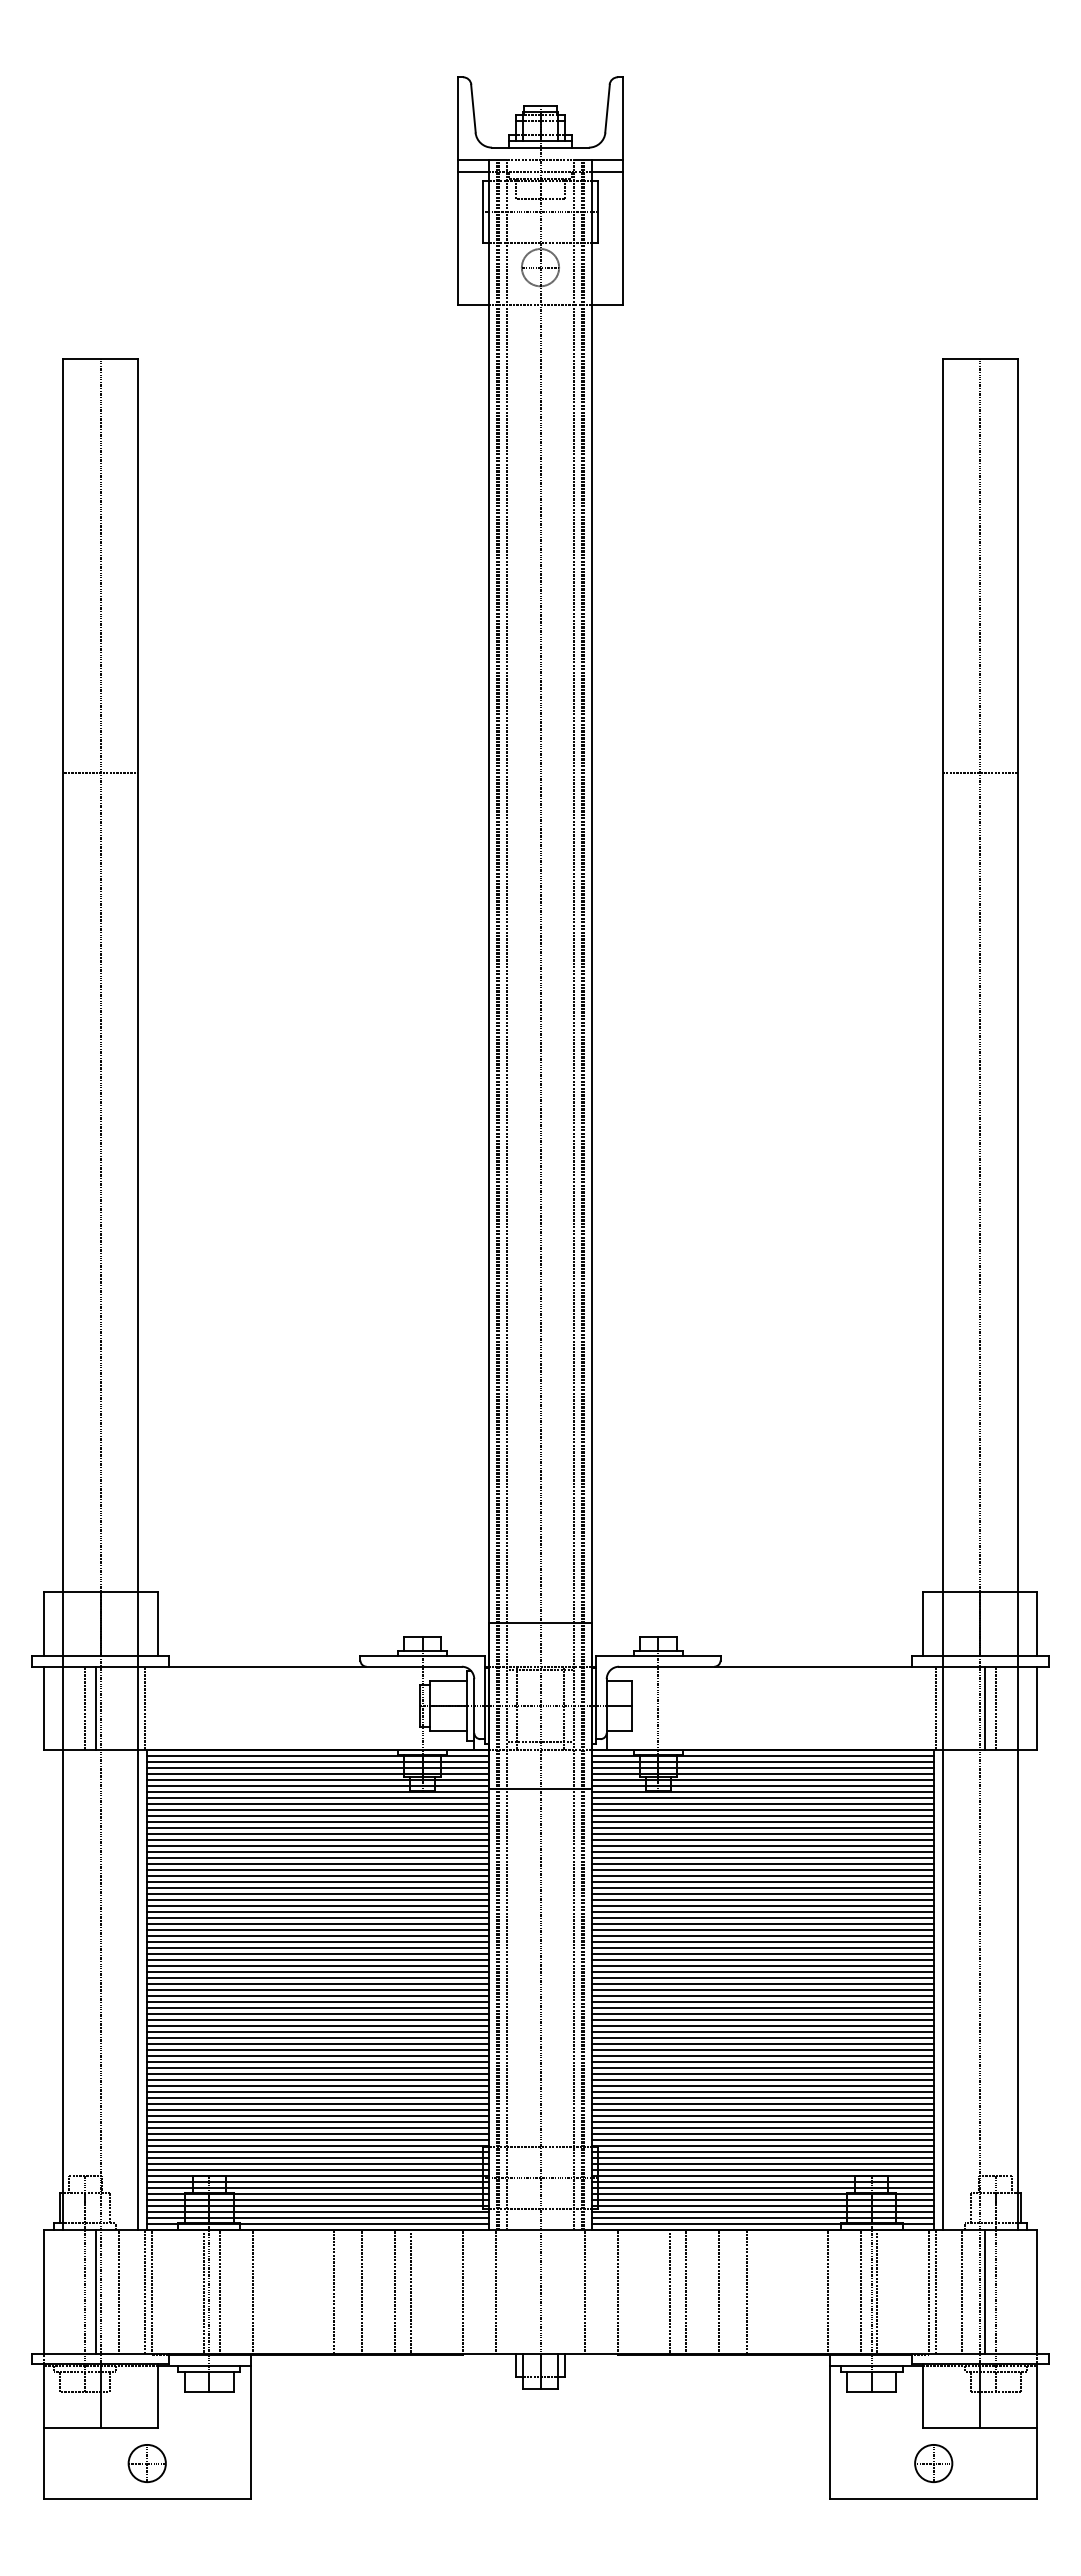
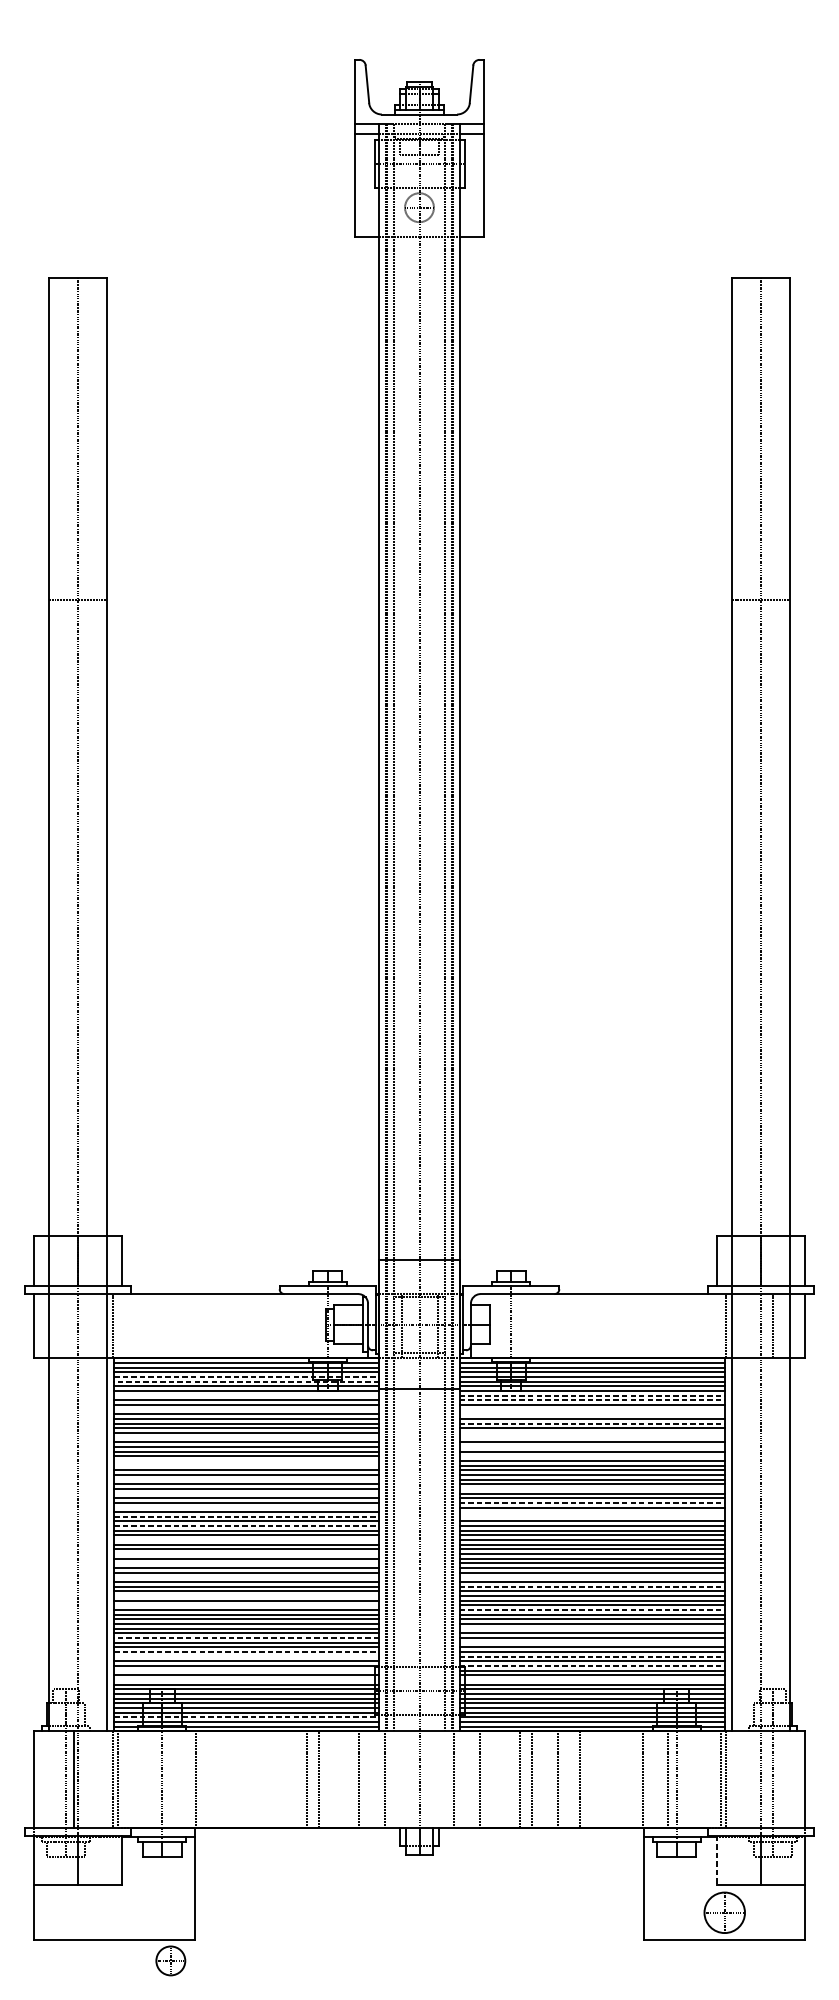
line: (85, 1707) -> (66, 1325), removed
line: (95, 1707) -> (73, 1325), removed
line: (985, 1707) -> (765, 1325), removed
line: (318, 1773) -> (247, 1376), solid -> dashed
line: (318, 1779) -> (247, 1381), solid -> dashed
line: (317, 1797) -> (246, 1395), removed
line: (762, 1797) -> (591, 1395), solid -> dashed
line: (762, 1803) -> (591, 1400), solid -> dashed
line: (317, 1815) -> (246, 1409), removed
line: (762, 1815) -> (591, 1409), removed
line: (762, 1821) -> (591, 1414), removed
line: (762, 1833) -> (591, 1423), solid -> dashed
line: (762, 1845) -> (591, 1432), removed
line: (317, 1851) -> (246, 1437), removed
line: (762, 1851) -> (591, 1437), removed
line: (762, 1863) -> (591, 1446), removed
line: (762, 1875) -> (591, 1456), removed
line: (317, 1881) -> (246, 1460), removed
line: (317, 1887) -> (246, 1465), removed
line: (317, 1905) -> (246, 1479), removed
line: (762, 1917) -> (591, 1488), removed
line: (317, 1923) -> (246, 1493), removed
line: (762, 1935) -> (591, 1502), solid -> dashed
line: (317, 1941) -> (246, 1507), removed
line: (762, 1947) -> (591, 1512), removed
line: (318, 1953) -> (247, 1516), solid -> dashed
line: (762, 1953) -> (591, 1516), removed
line: (318, 1965) -> (247, 1526), solid -> dashed
line: (317, 1983) -> (246, 1540), removed
line: (317, 2001) -> (246, 1554), removed
line: (317, 2013) -> (246, 1563), removed
line: (317, 2031) -> (246, 1577), removed
line: (762, 2031) -> (591, 1577), removed
line: (762, 2043) -> (591, 1586), solid -> dashed
line: (317, 2055) -> (246, 1595), removed
line: (317, 2067) -> (246, 1605), removed
line: (762, 2073) -> (591, 1609), solid -> dashed
line: (762, 2097) -> (591, 1628), removed
line: (318, 2109) -> (247, 1637), solid -> dashed
line: (762, 2115) -> (591, 1642), removed
line: (318, 2127) -> (247, 1651), solid -> dashed
line: (317, 2133) -> (246, 1656), removed
line: (762, 2133) -> (591, 1656), solid -> dashed
line: (762, 2145) -> (591, 1665), solid -> dashed
line: (317, 2151) -> (246, 1670), removed
line: (317, 2163) -> (246, 1679), removed
line: (762, 2163) -> (591, 1679), removed
line: (318, 2211) -> (247, 1717), solid -> dashed
line: (119, 2291) -> (92, 1779), removed
line: (204, 2291) -> (158, 1779), removed
line: (219, 2291) -> (170, 1779), removed
line: (333, 2291) -> (258, 1779), removed
line: (362, 2291) -> (281, 1779), removed
line: (876, 2291) -> (680, 1779), removed
line: (961, 2291) -> (746, 1779), removed
line: (985, 2291) -> (765, 1779), removed
line: (923, 2396) -> (716, 1860), solid -> dashed
part: (146, 2463) -> (170, 1960), moved
part: (933, 2463) -> (724, 1912), size x1.4

